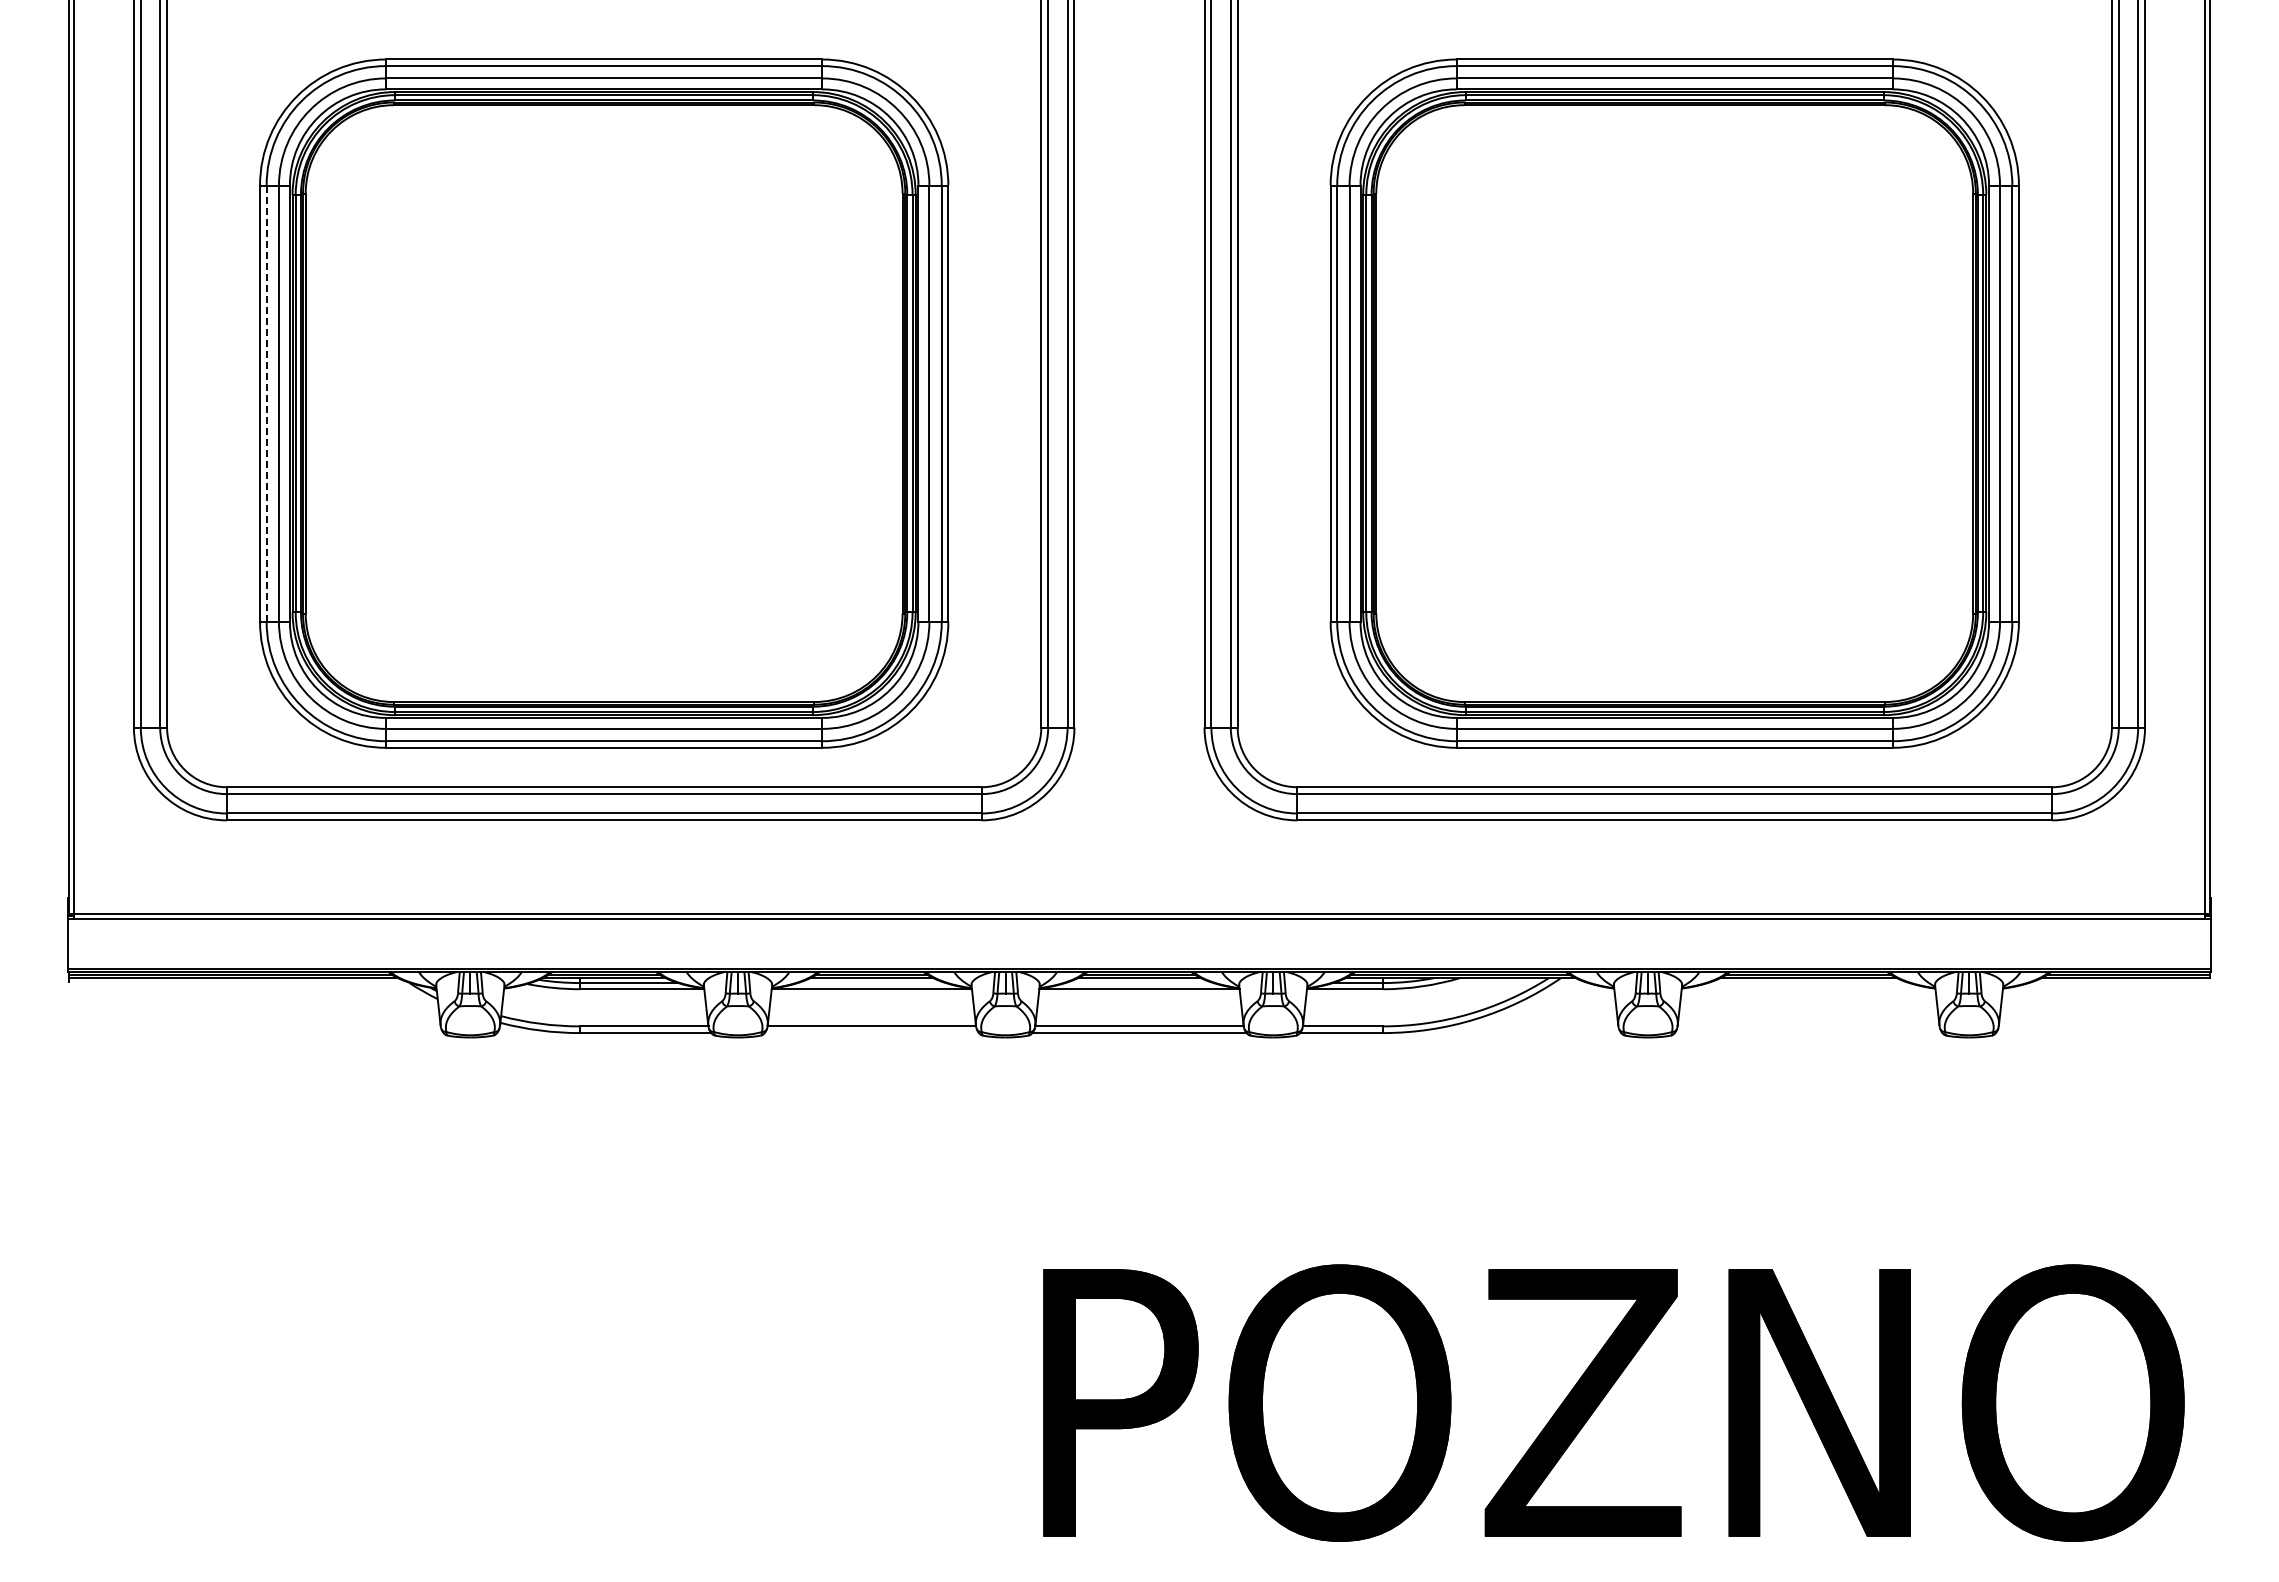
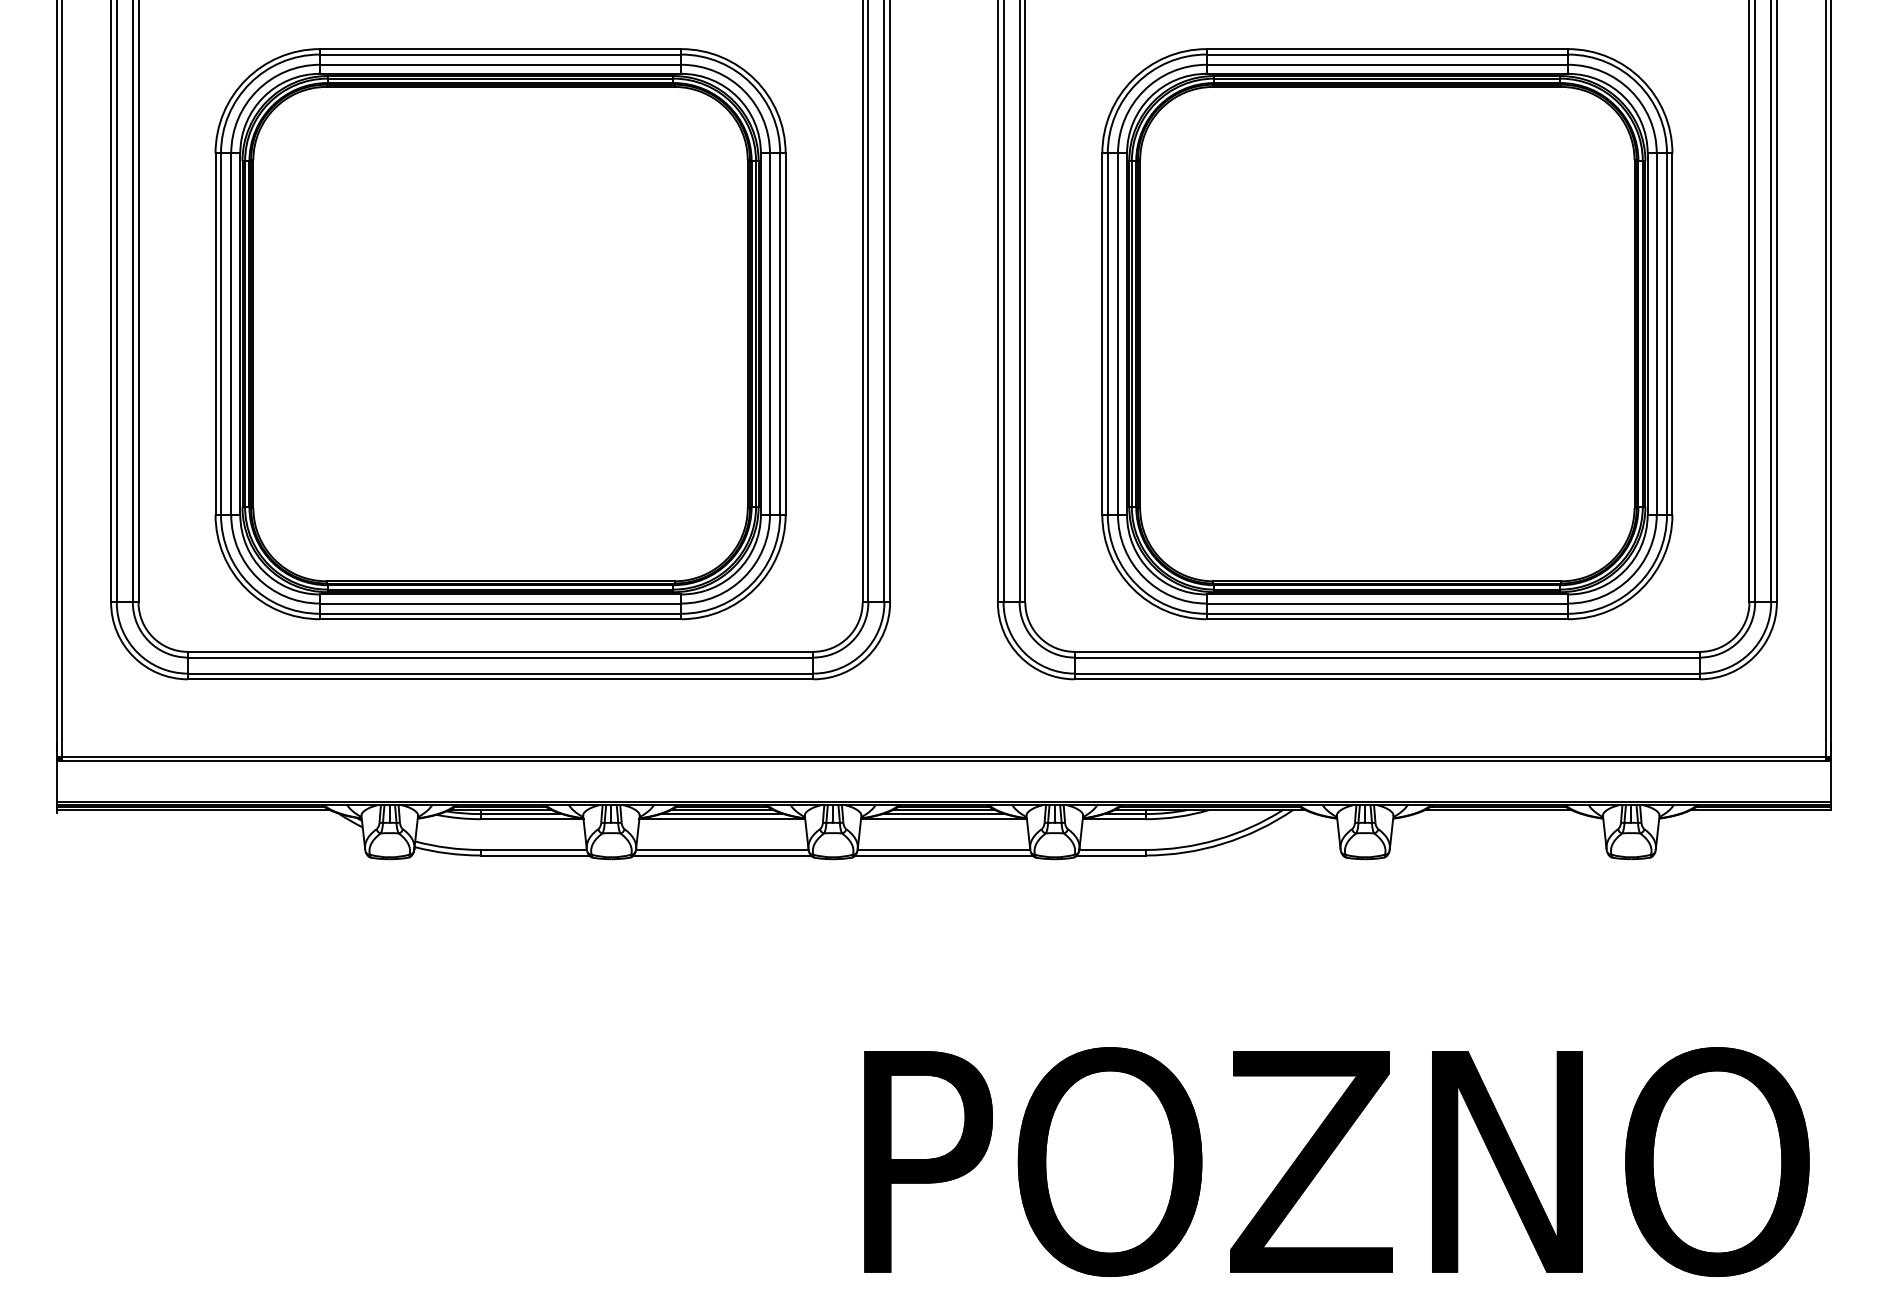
line: (266, 404) -> (220, 334), dashed -> solid
line: (871, 983) -> (722, 814), added
line: (1139, 983) -> (944, 814), added
line: (871, 1033) -> (722, 855), added

